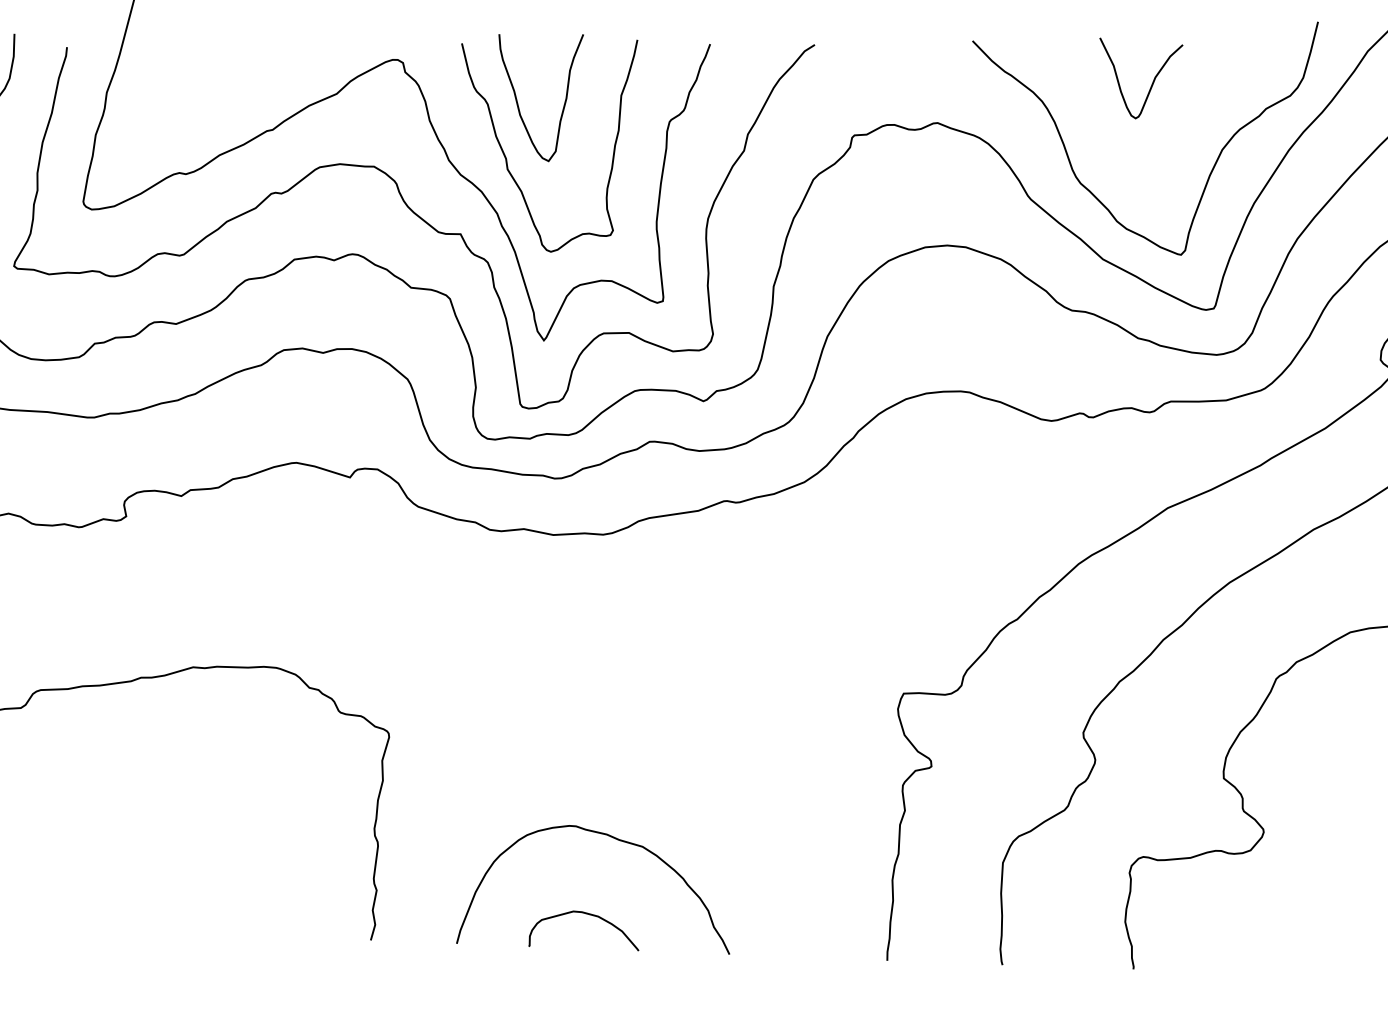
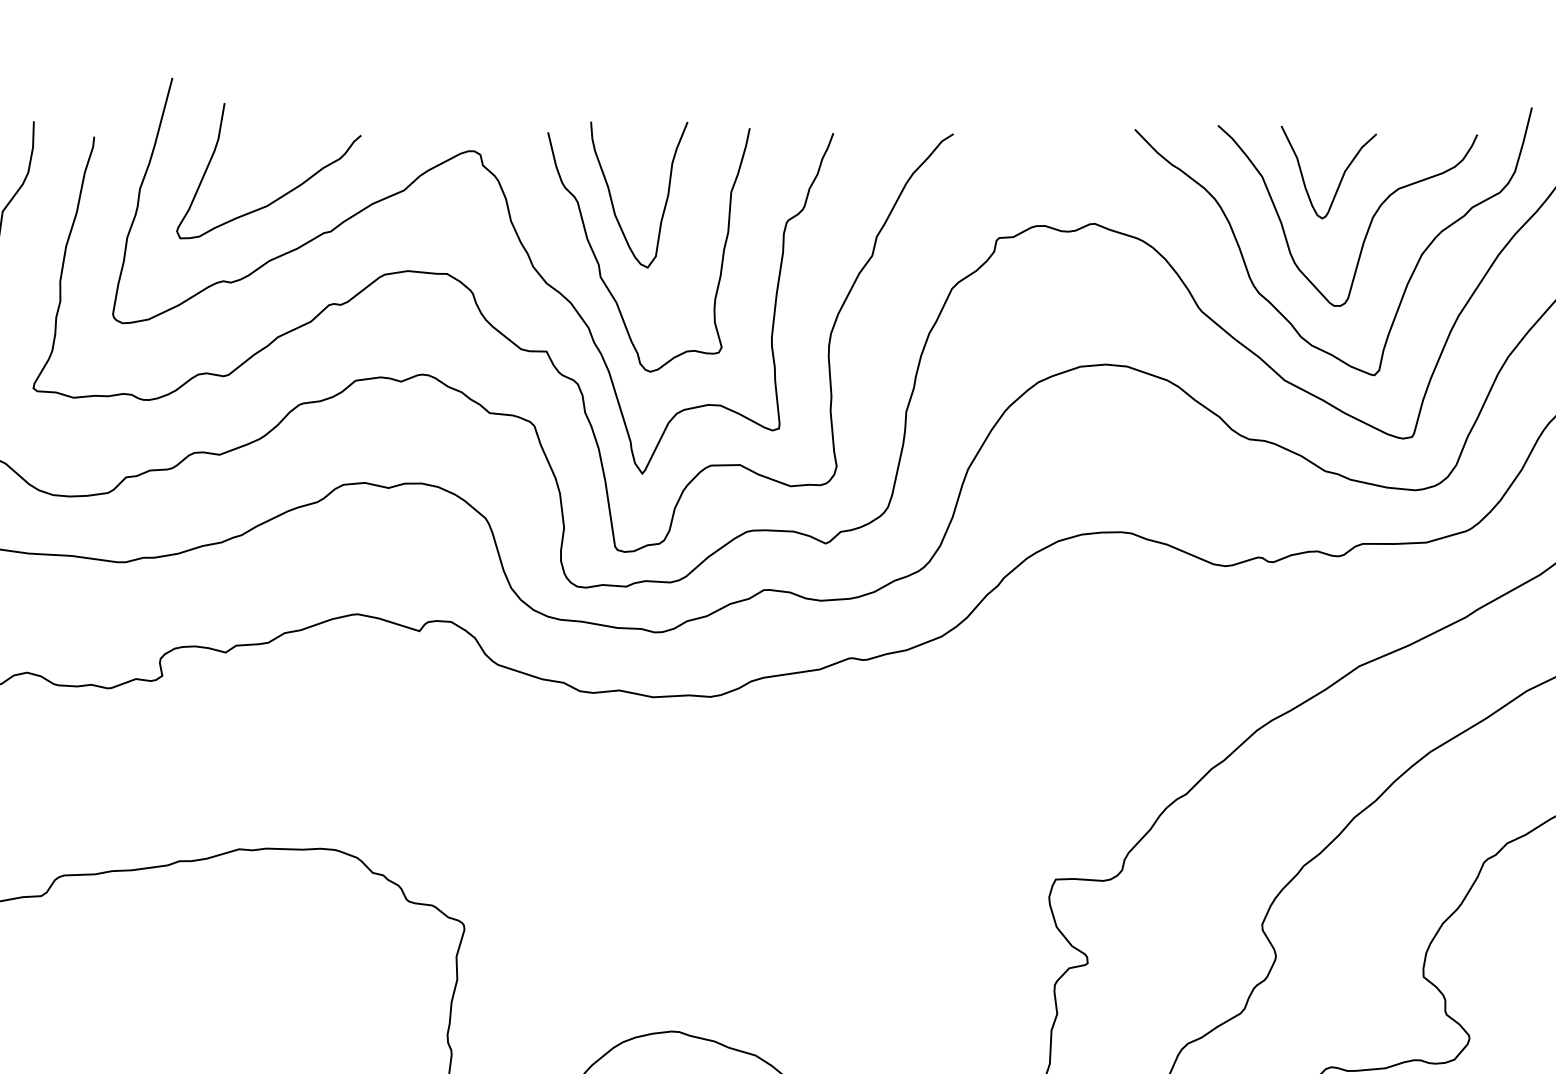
curve: (229, 98) -> (280, 195), added
curve: (1176, 122) -> (1369, 223), added

